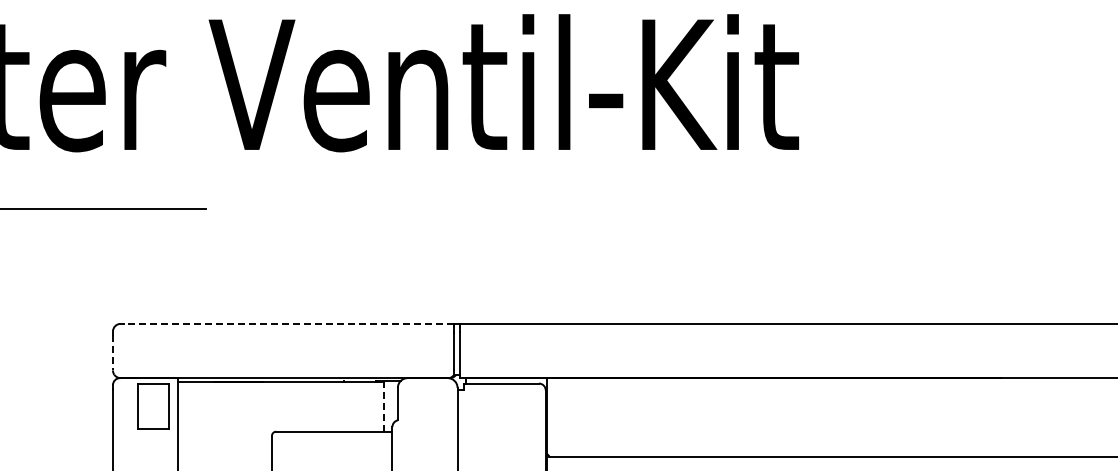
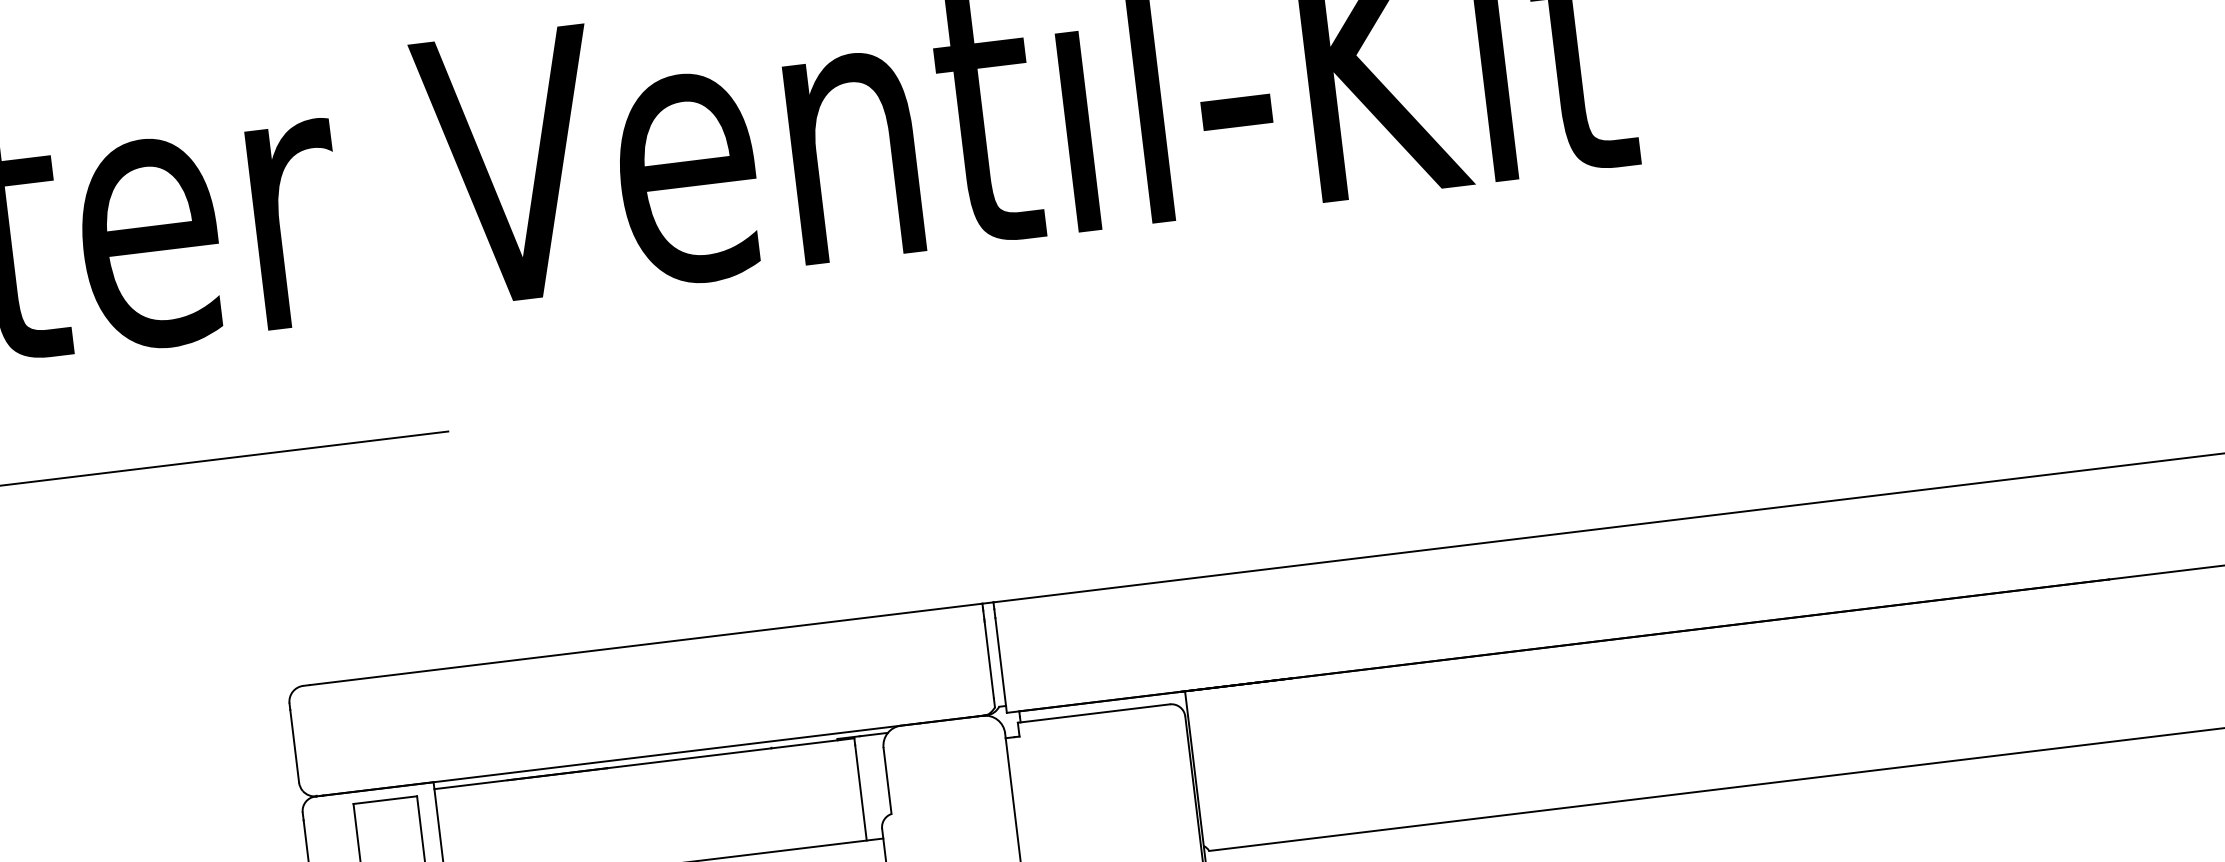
line: (288, 323) -> (644, 643), dashed -> solid
line: (112, 352) -> (293, 746), dashed -> solid
line: (384, 407) -> (861, 791), dashed -> solid

